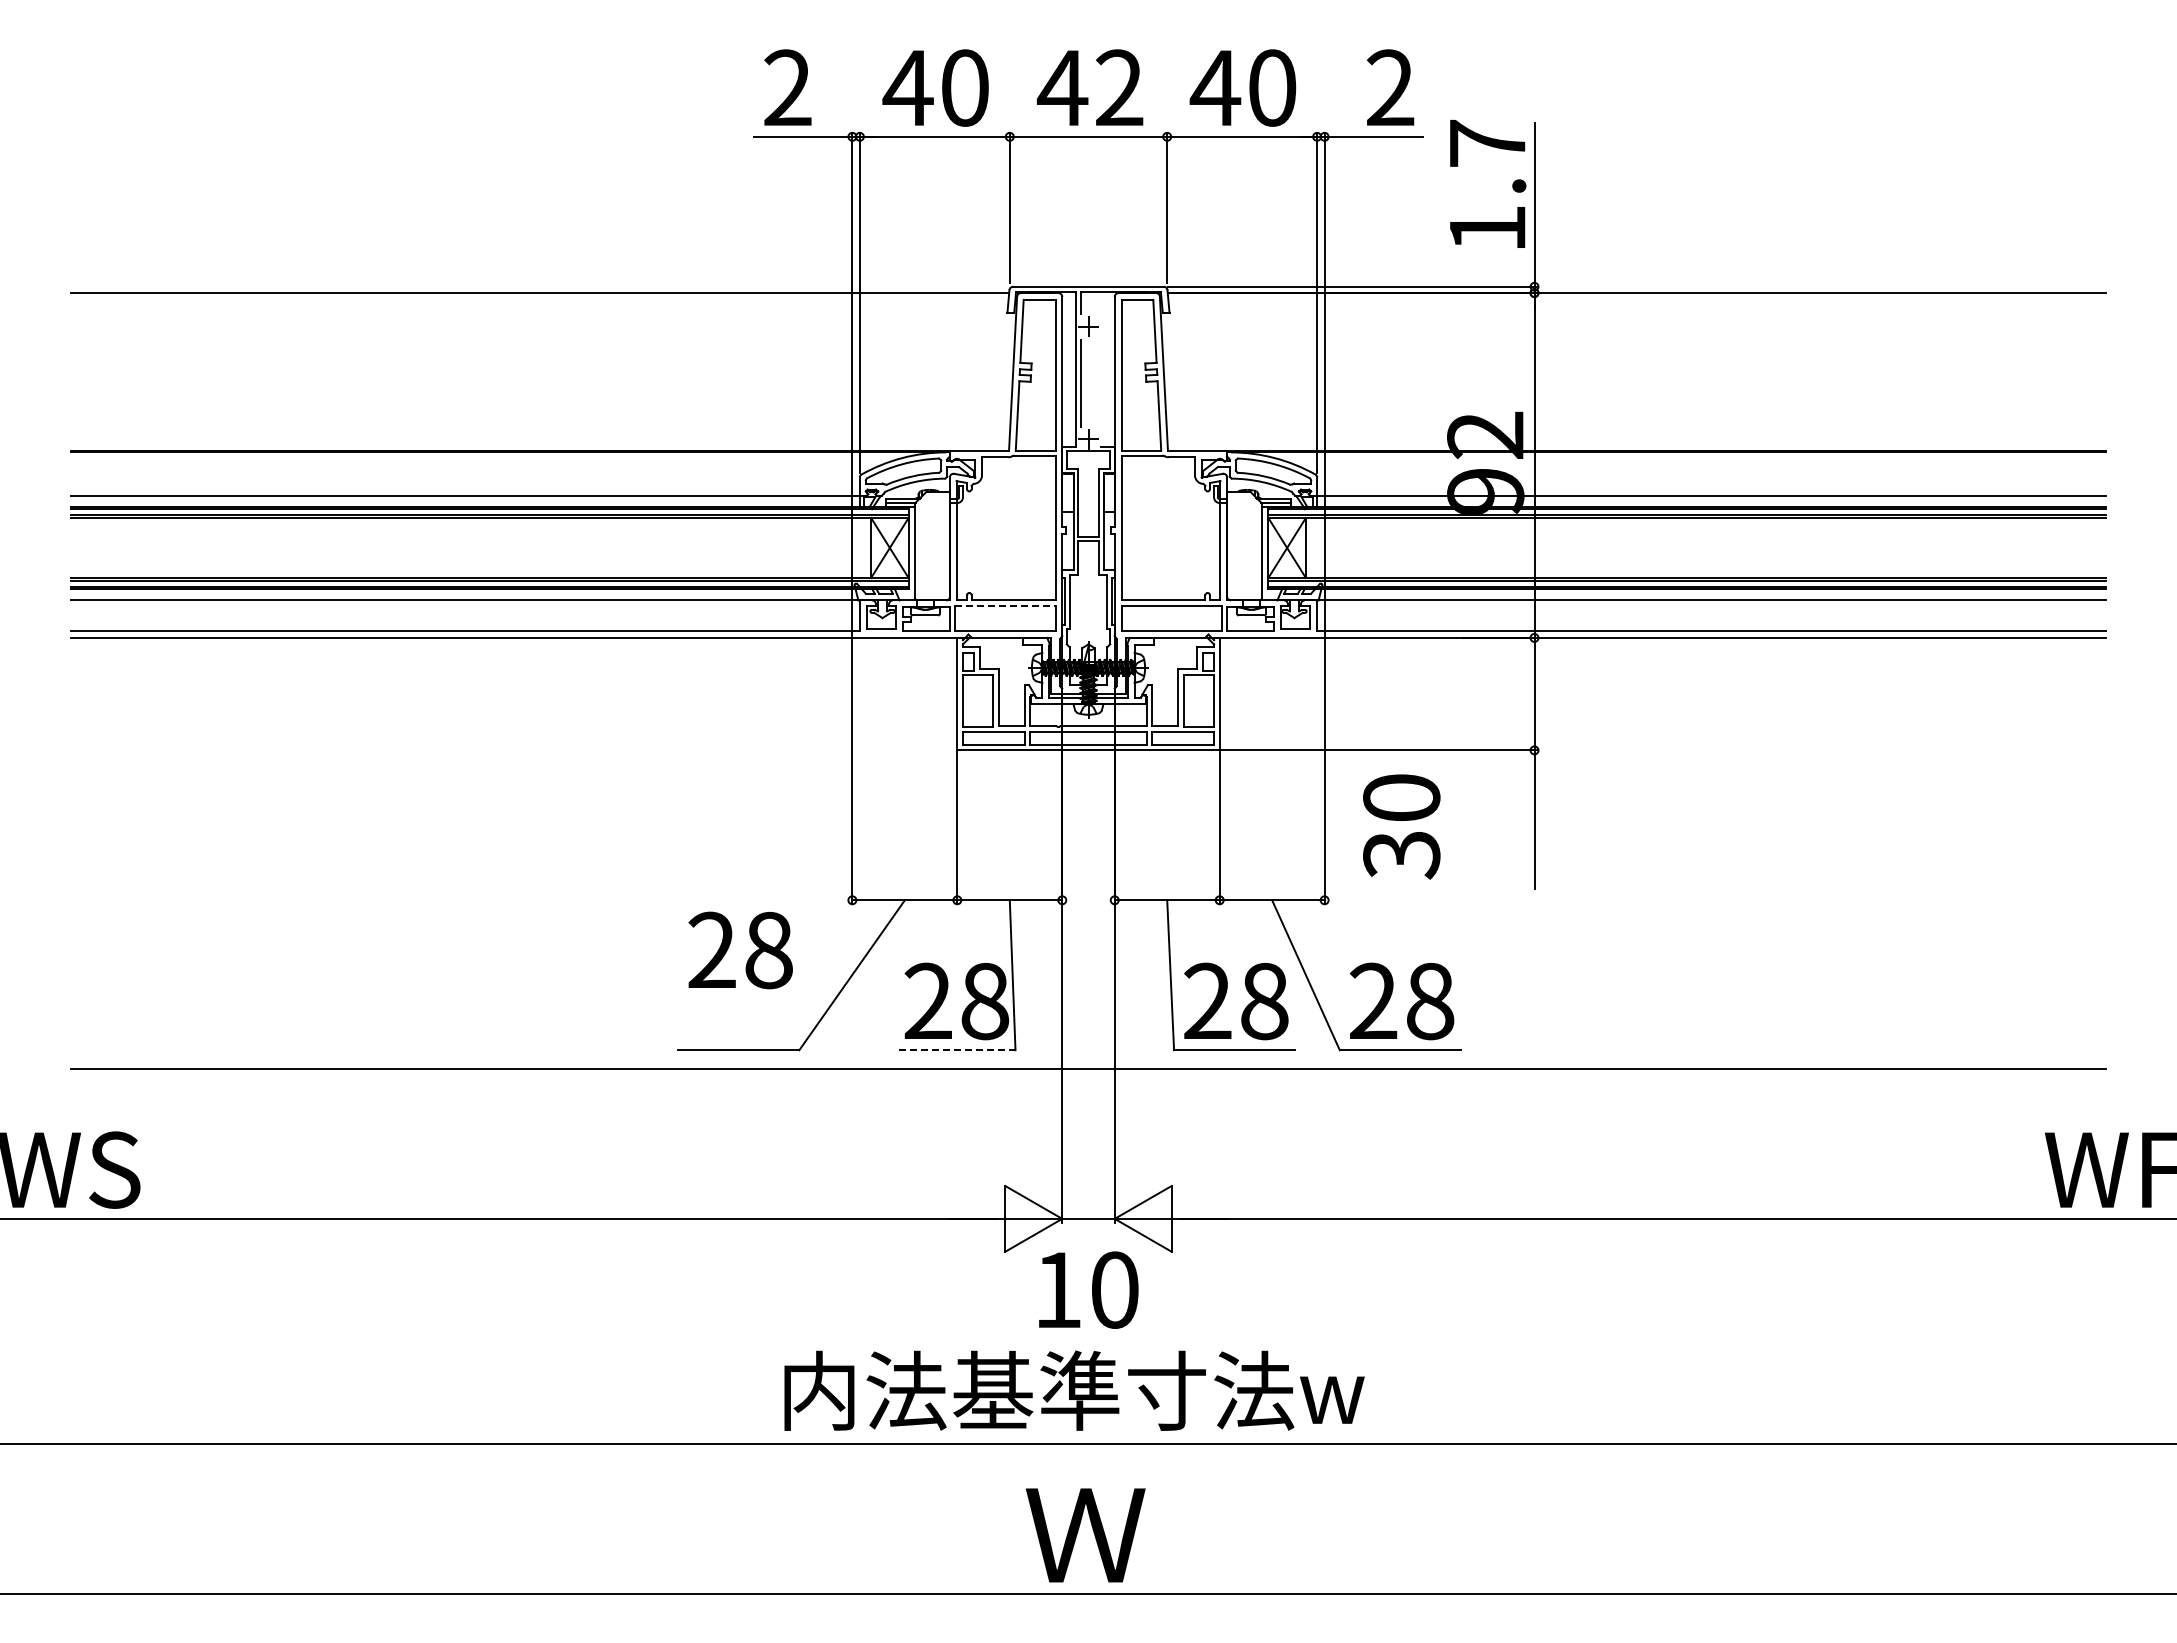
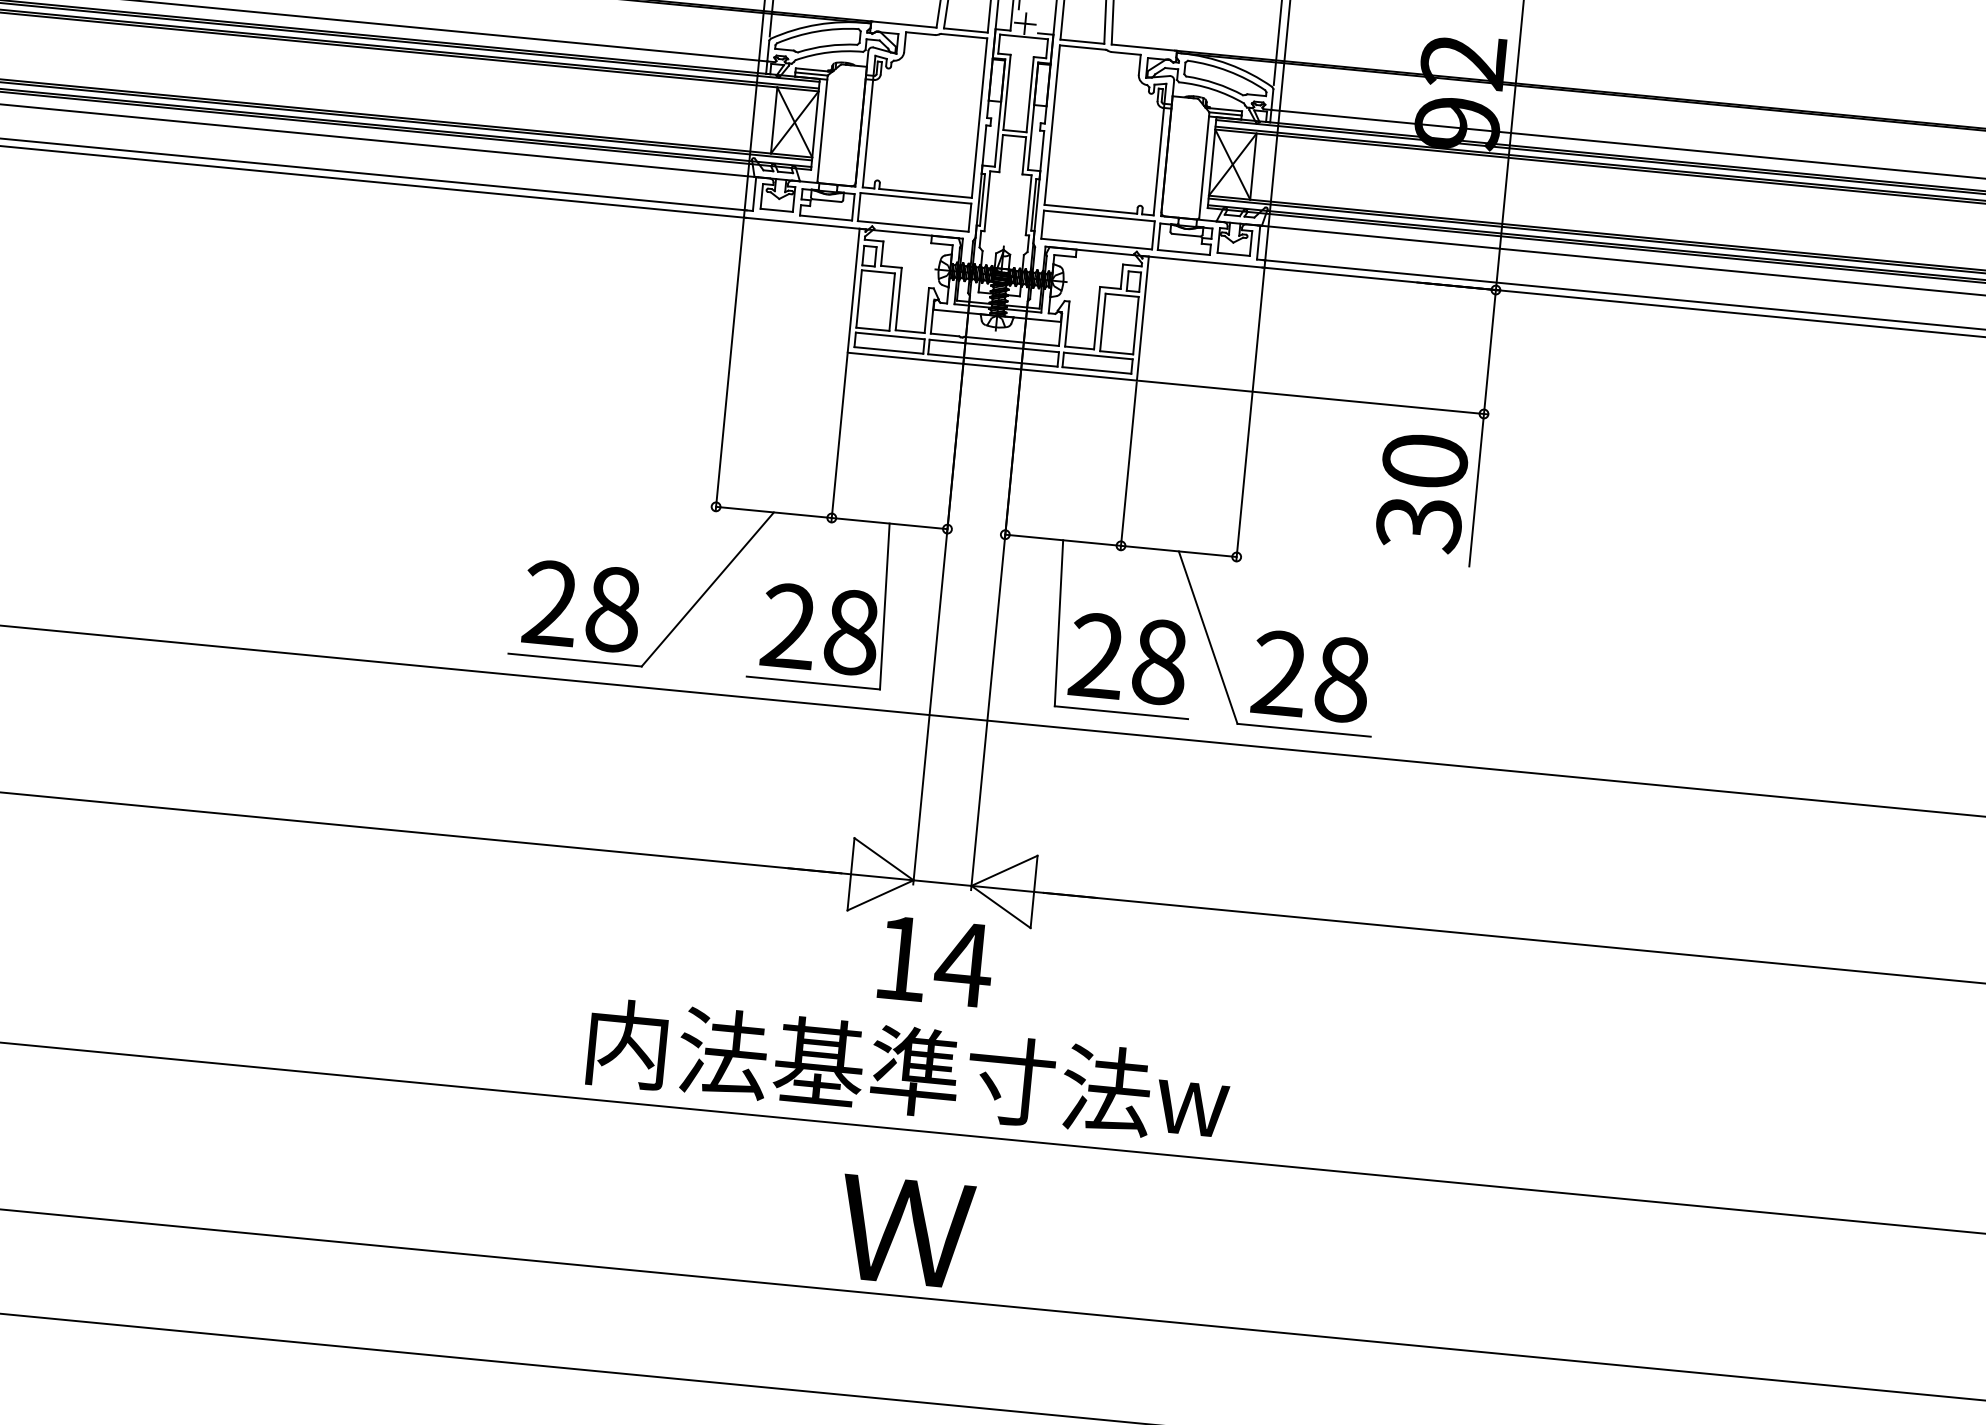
line: (1005, 605) -> (916, 198), dashed -> solid
text: (1401, 826) -> (1421, 492), moved
text: (740, 950) -> (582, 606), moved
line: (954, 1050) -> (812, 683), dashed -> solid
text: (1114, 1289) -> (963, 963), 10 -> 14

